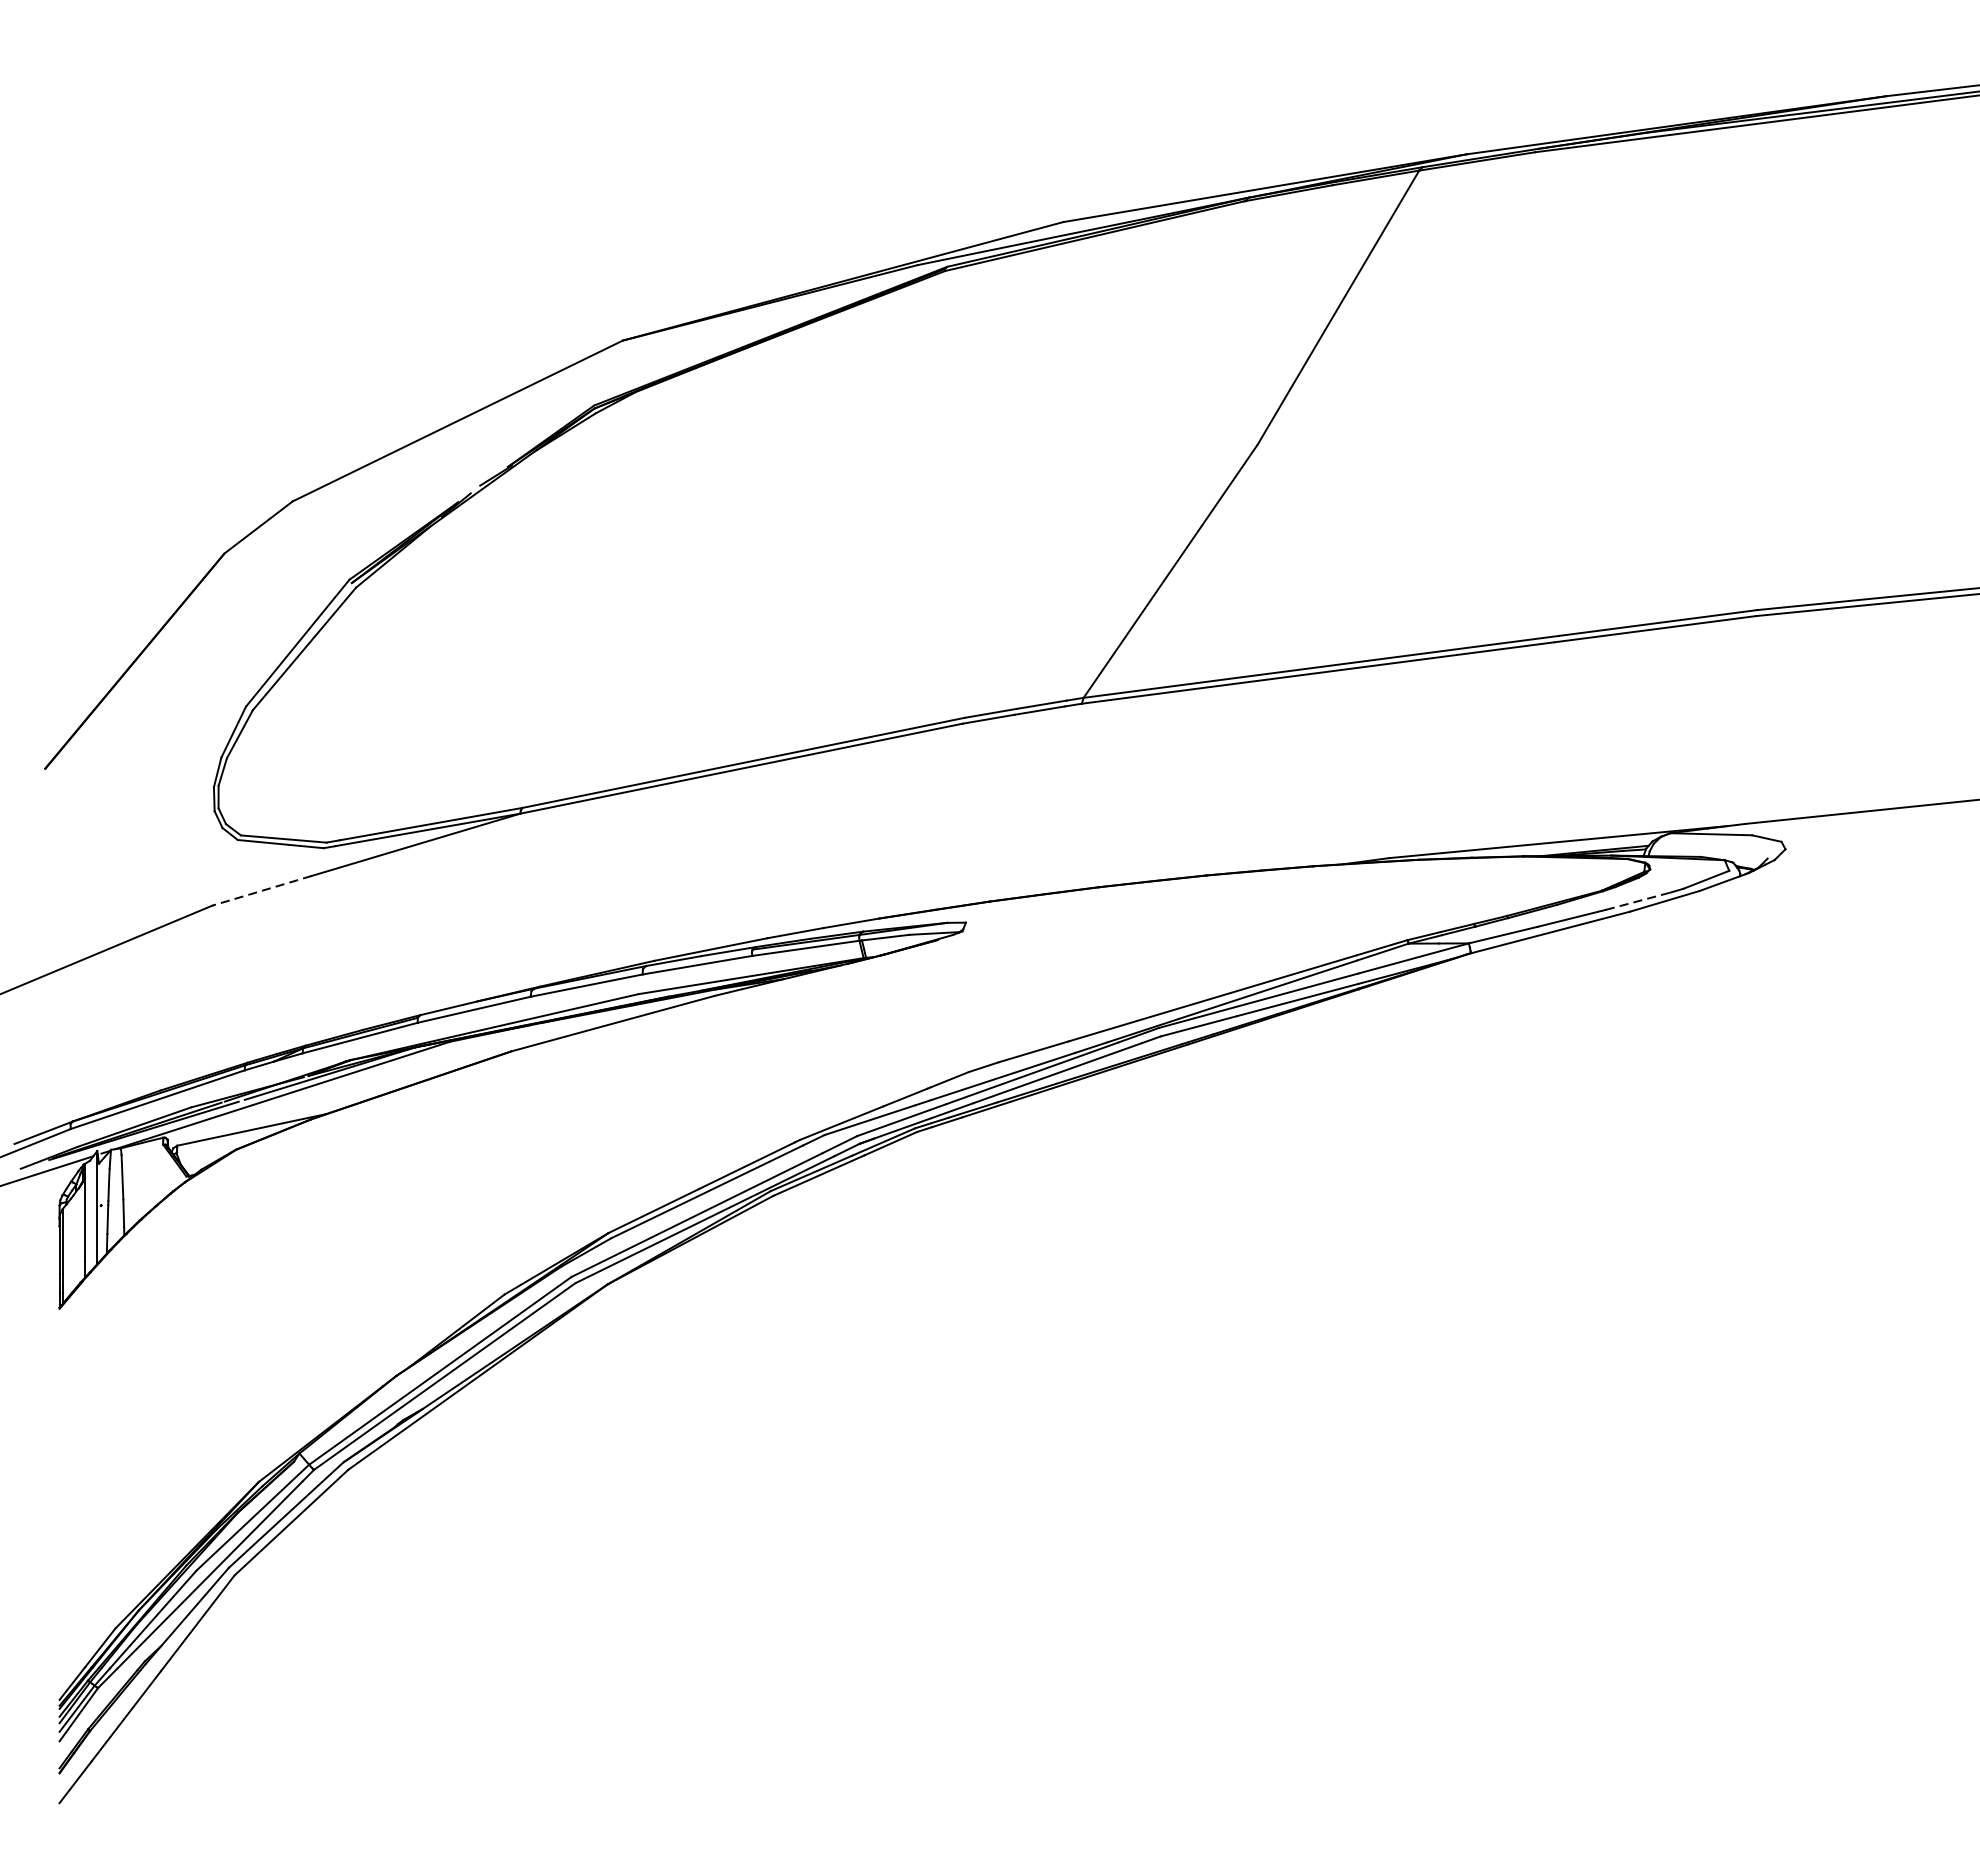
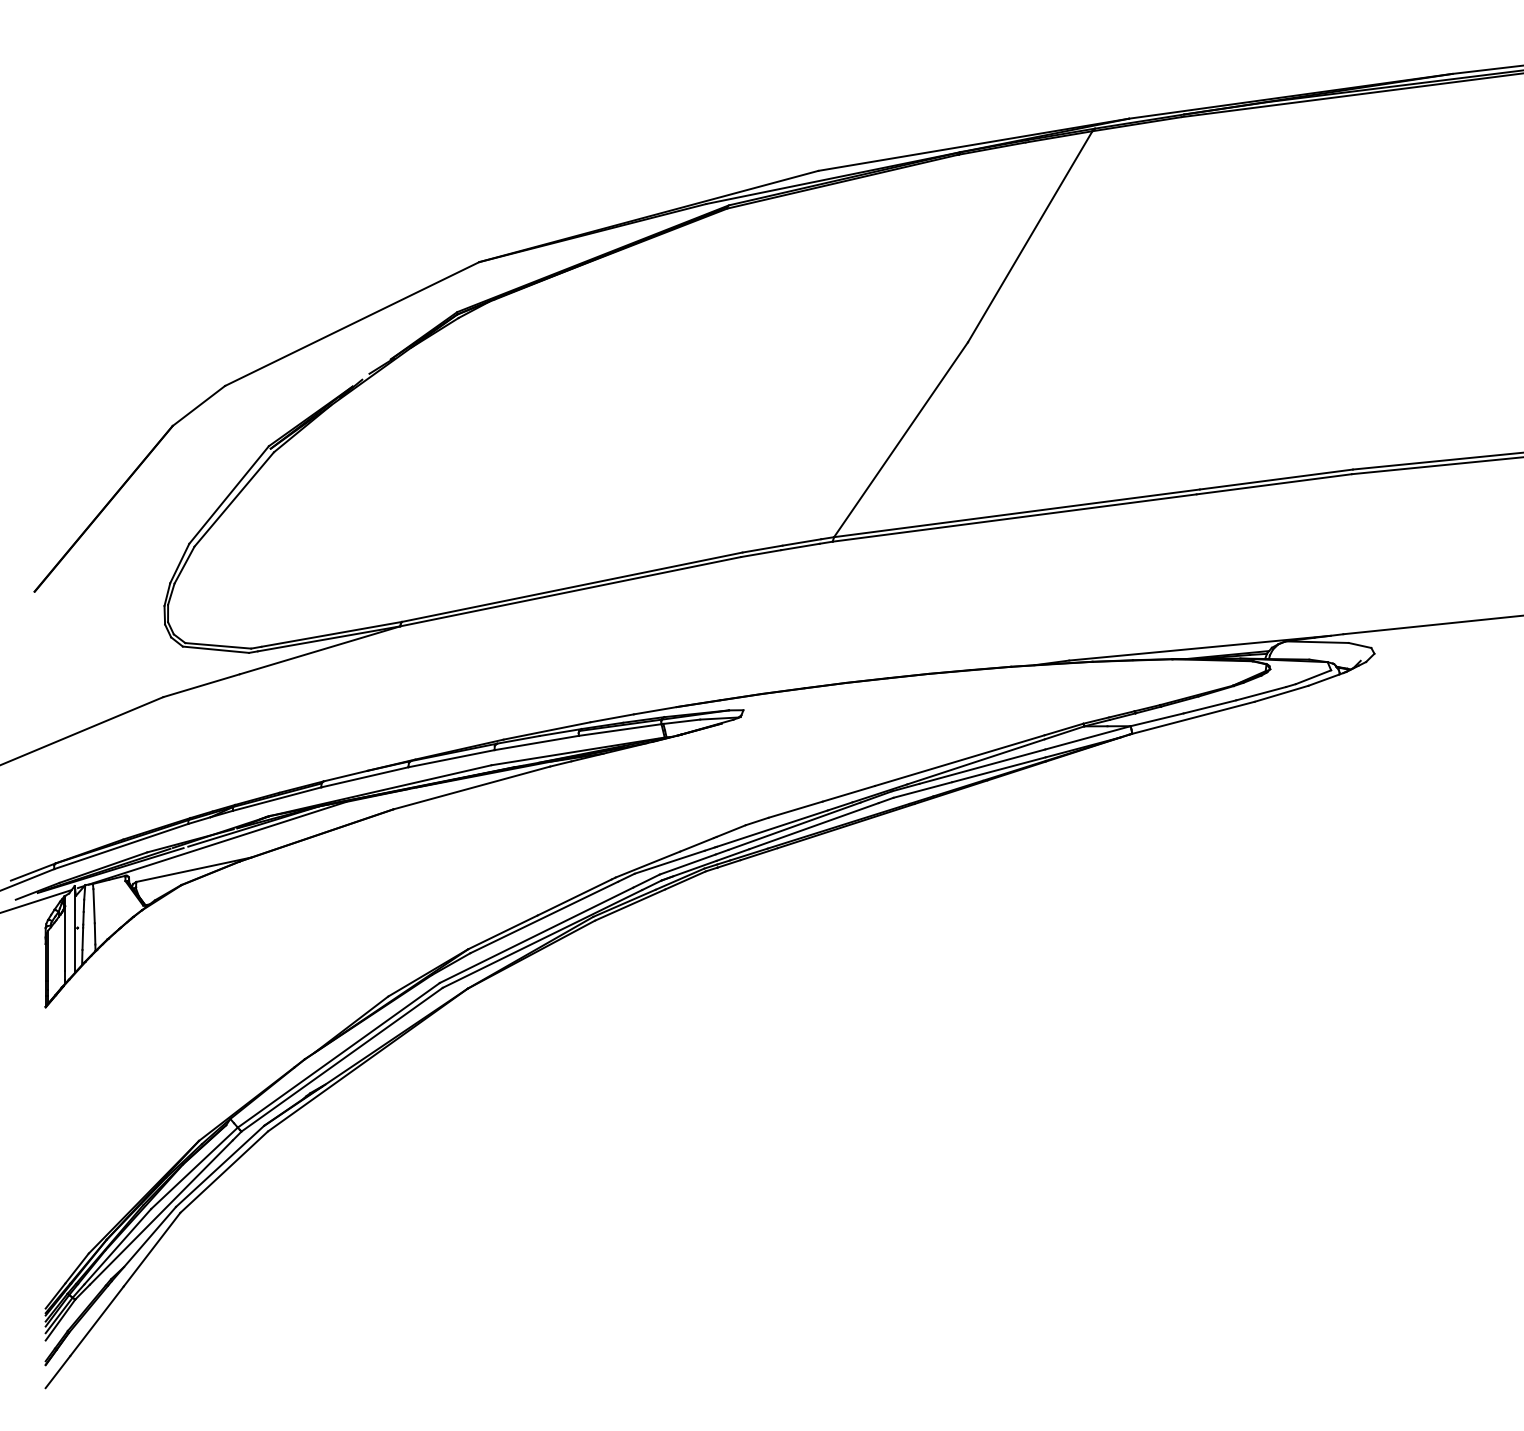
line: (261, 890) -> (201, 685), dashed -> solid
line: (1638, 900) -> (1261, 693), dashed -> solid

